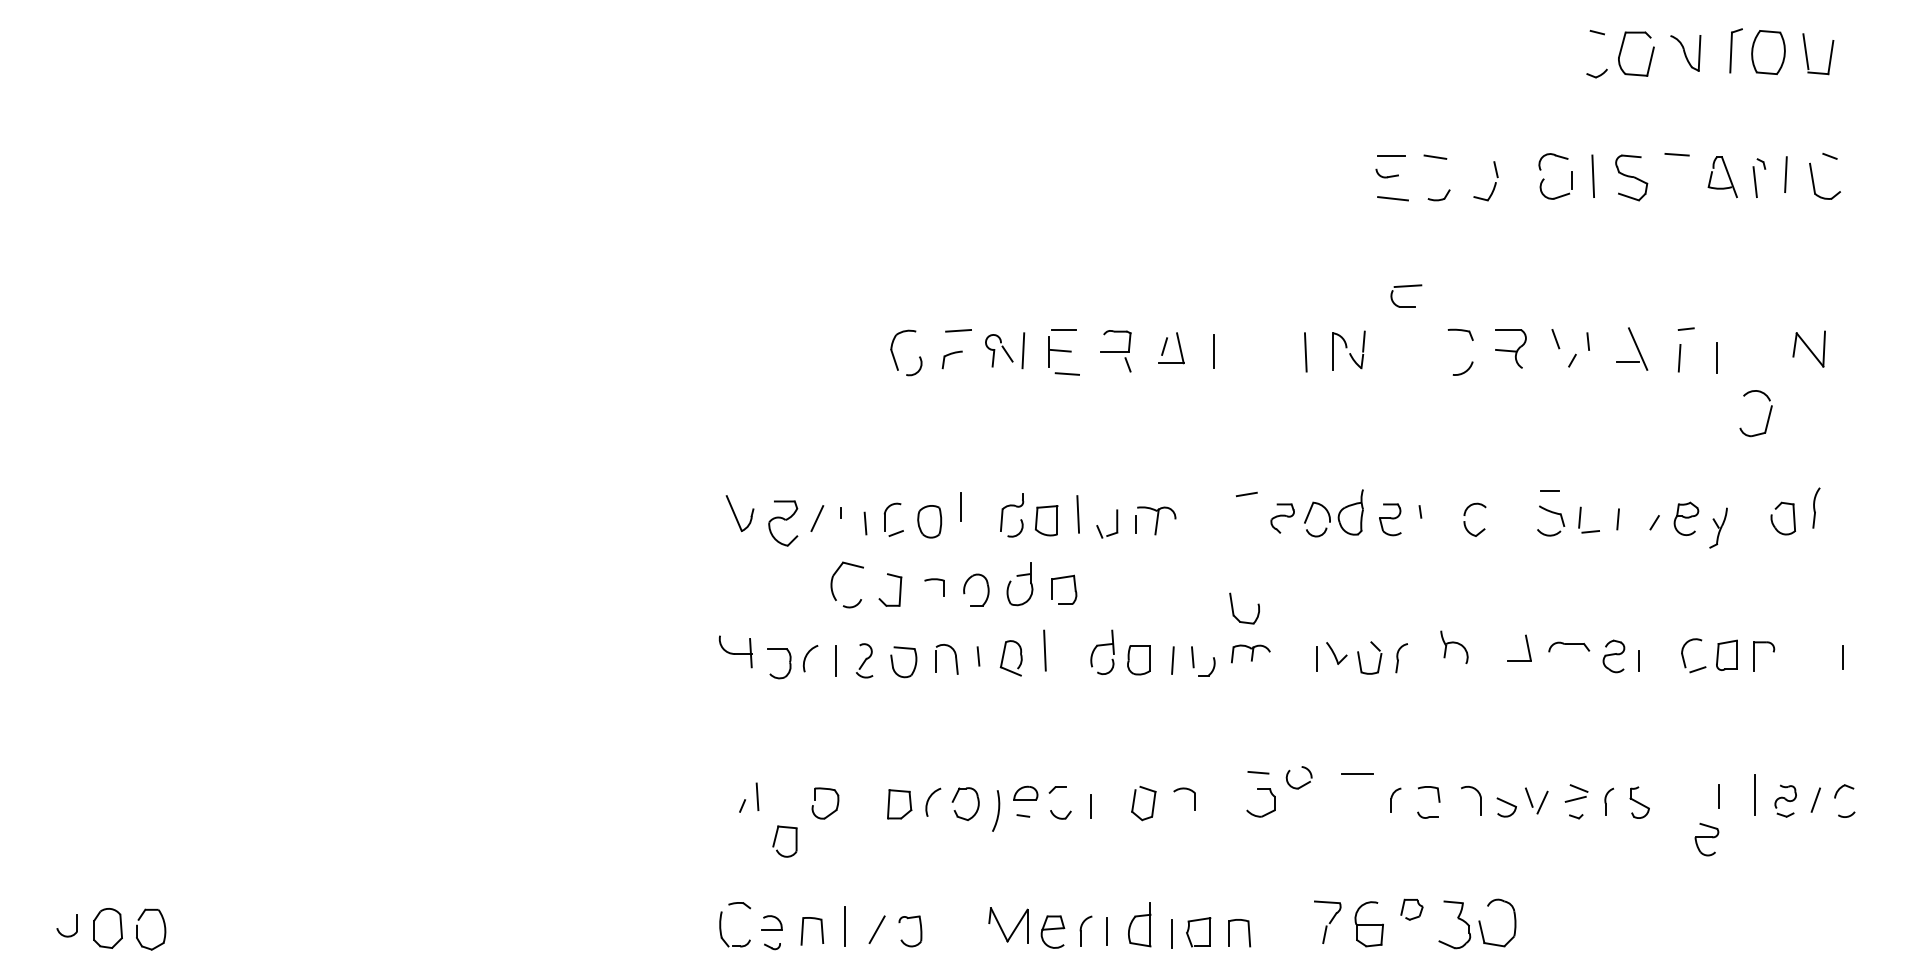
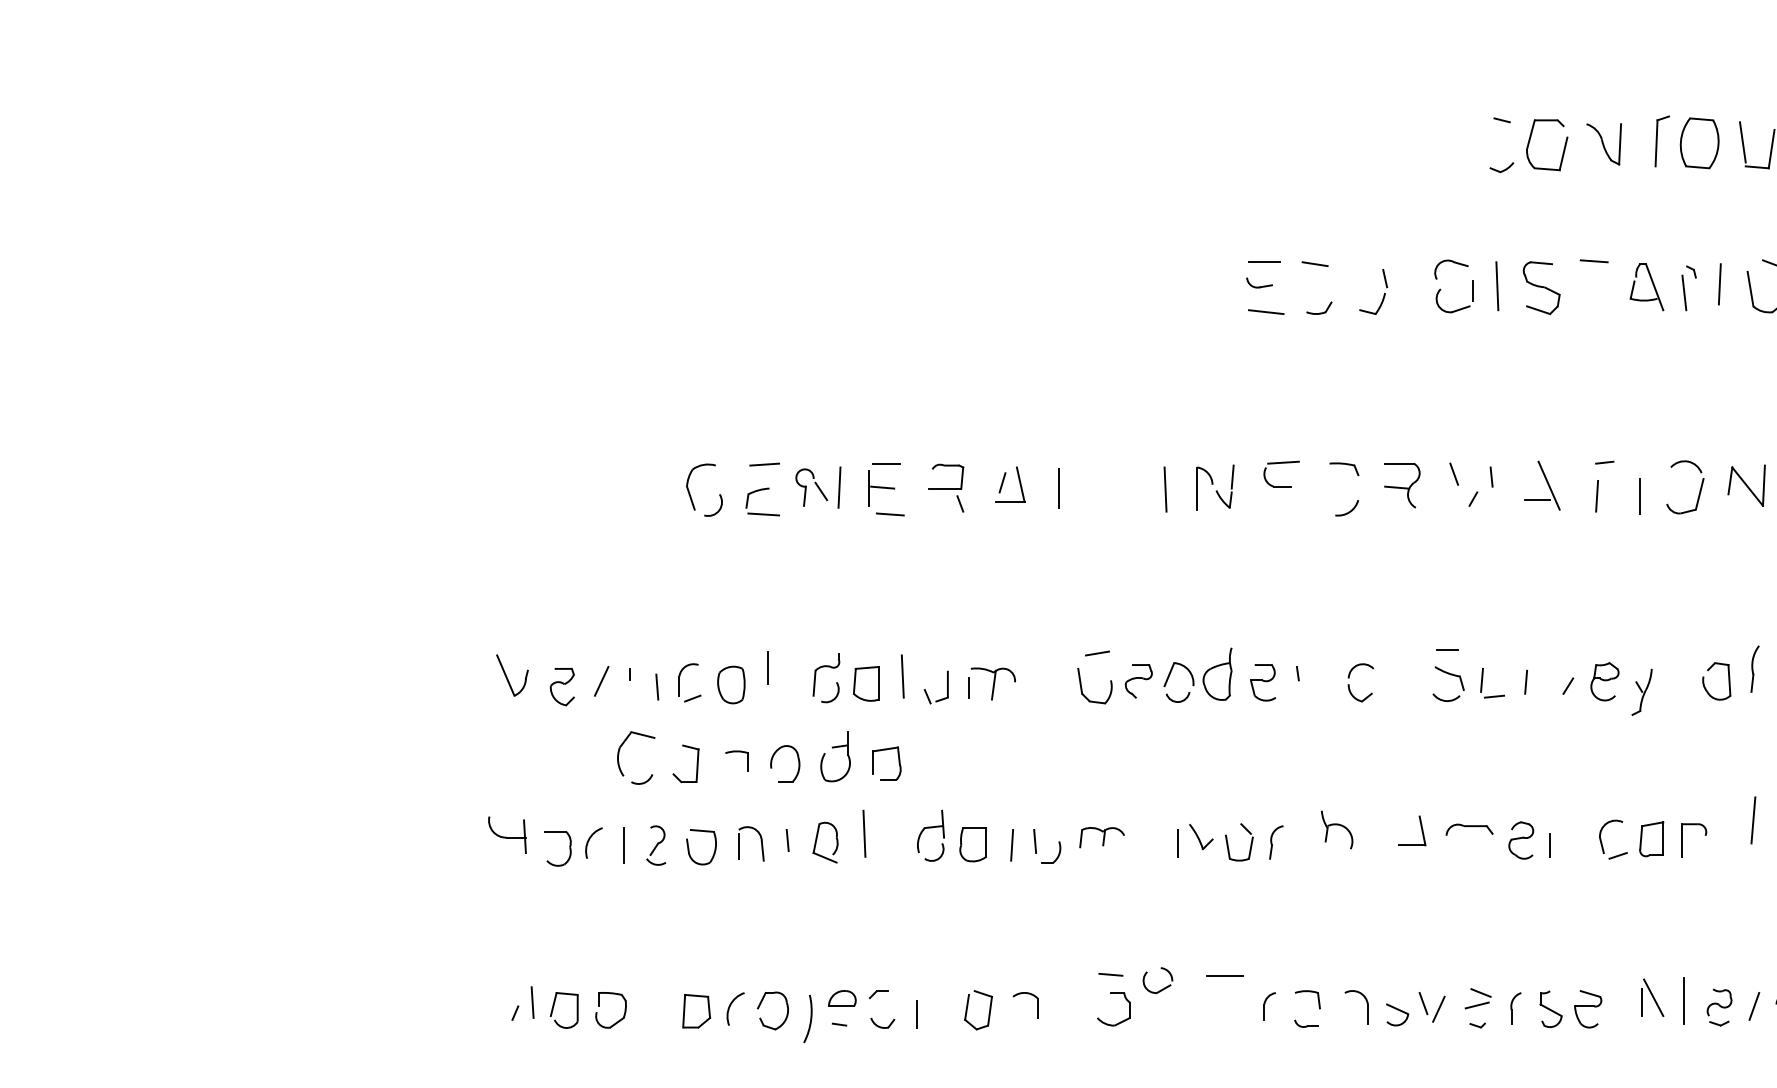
part: (1406, 287) -> (1281, 464), moved
line: (957, 373) -> (763, 513), added
part: (1767, 418) -> (1698, 493), moved
part: (783, 523) -> (562, 687), size x0.71
part: (1233, 608) -> (1082, 685), moved
line: (1814, 638) -> (1752, 819), added
line: (1728, 792) -> (1653, 997), added
part: (776, 838) -> (554, 1006), moved
part: (1706, 839) -> (1587, 1009), moved

